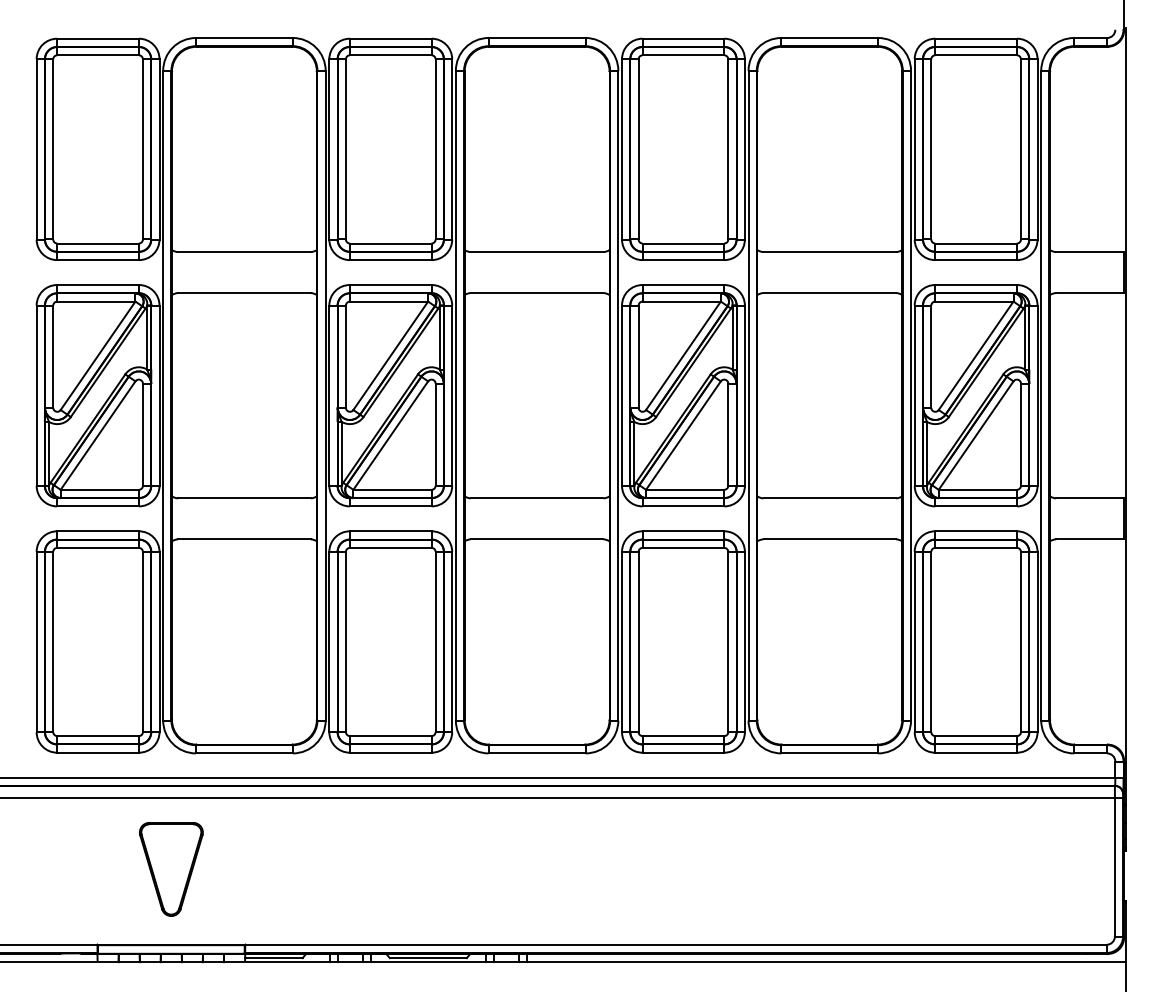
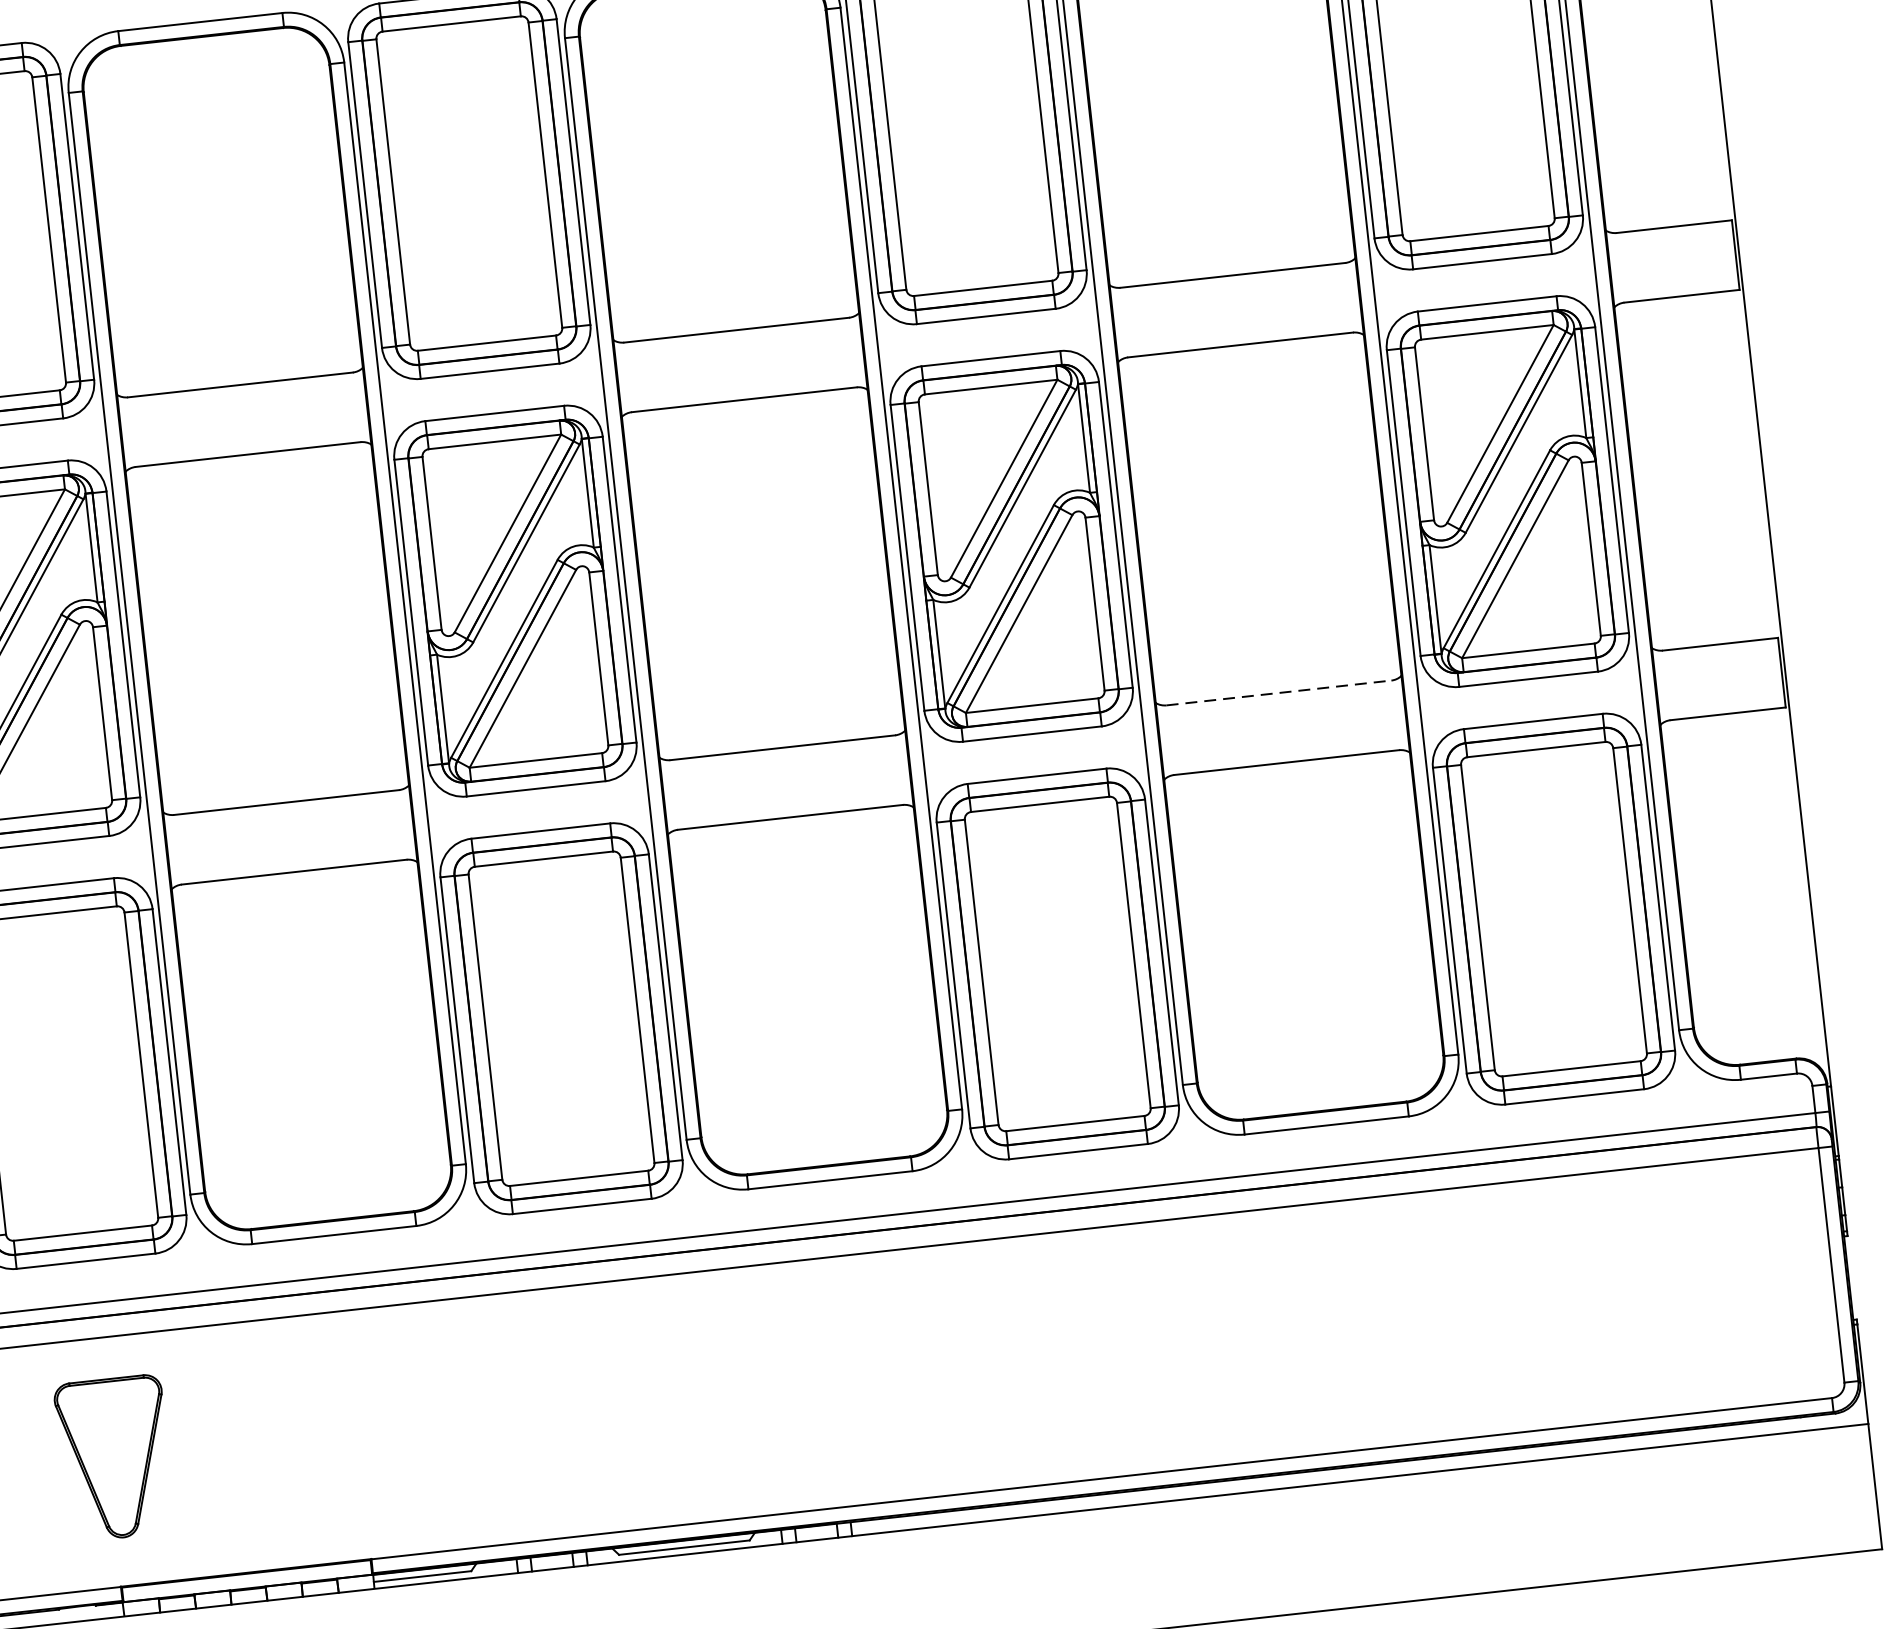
line: (830, 498) -> (1280, 693), solid -> dashed
part: (171, 869) -> (115, 1458), moved

